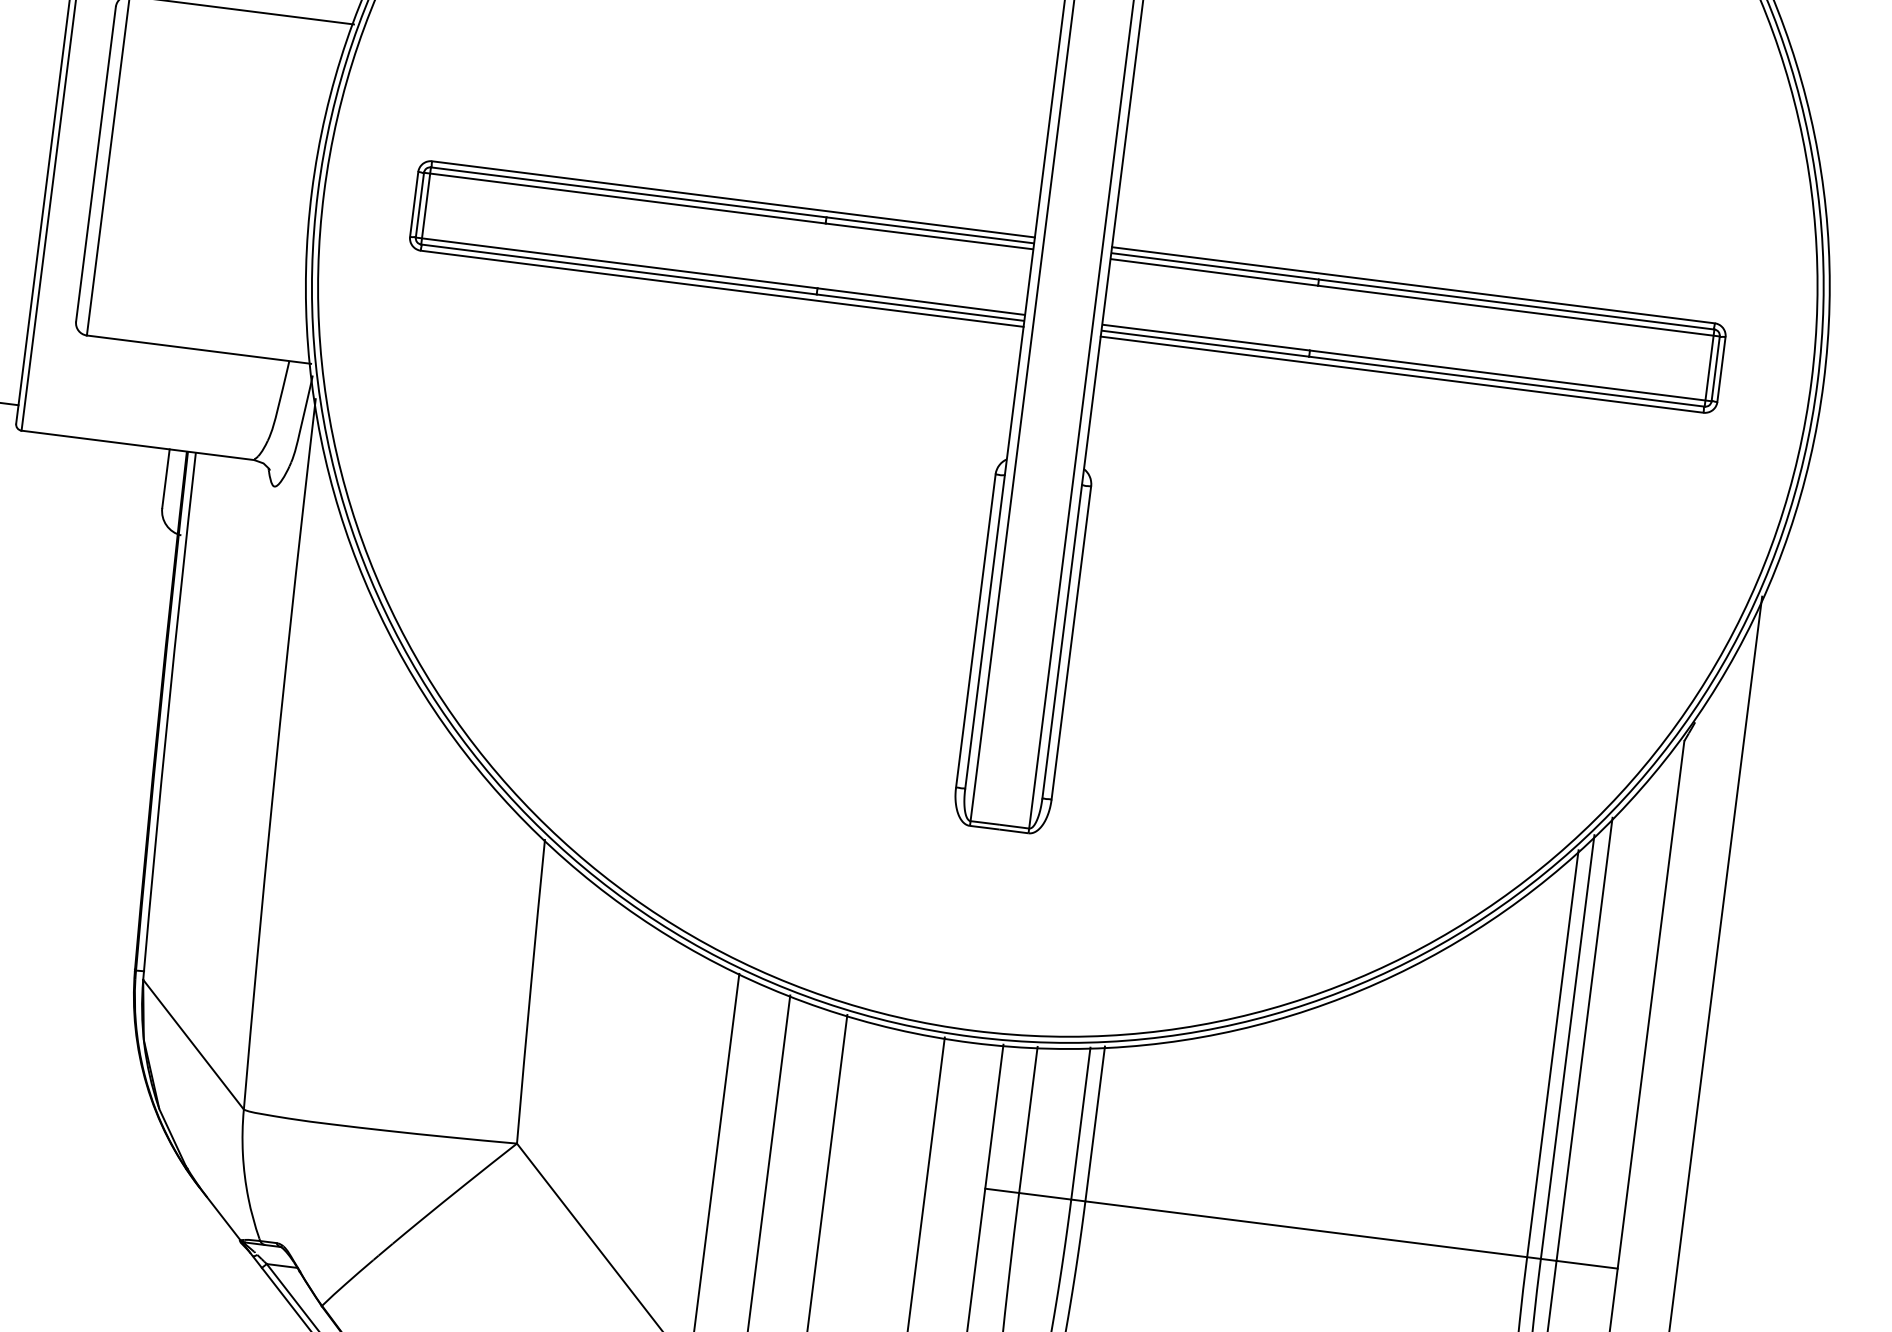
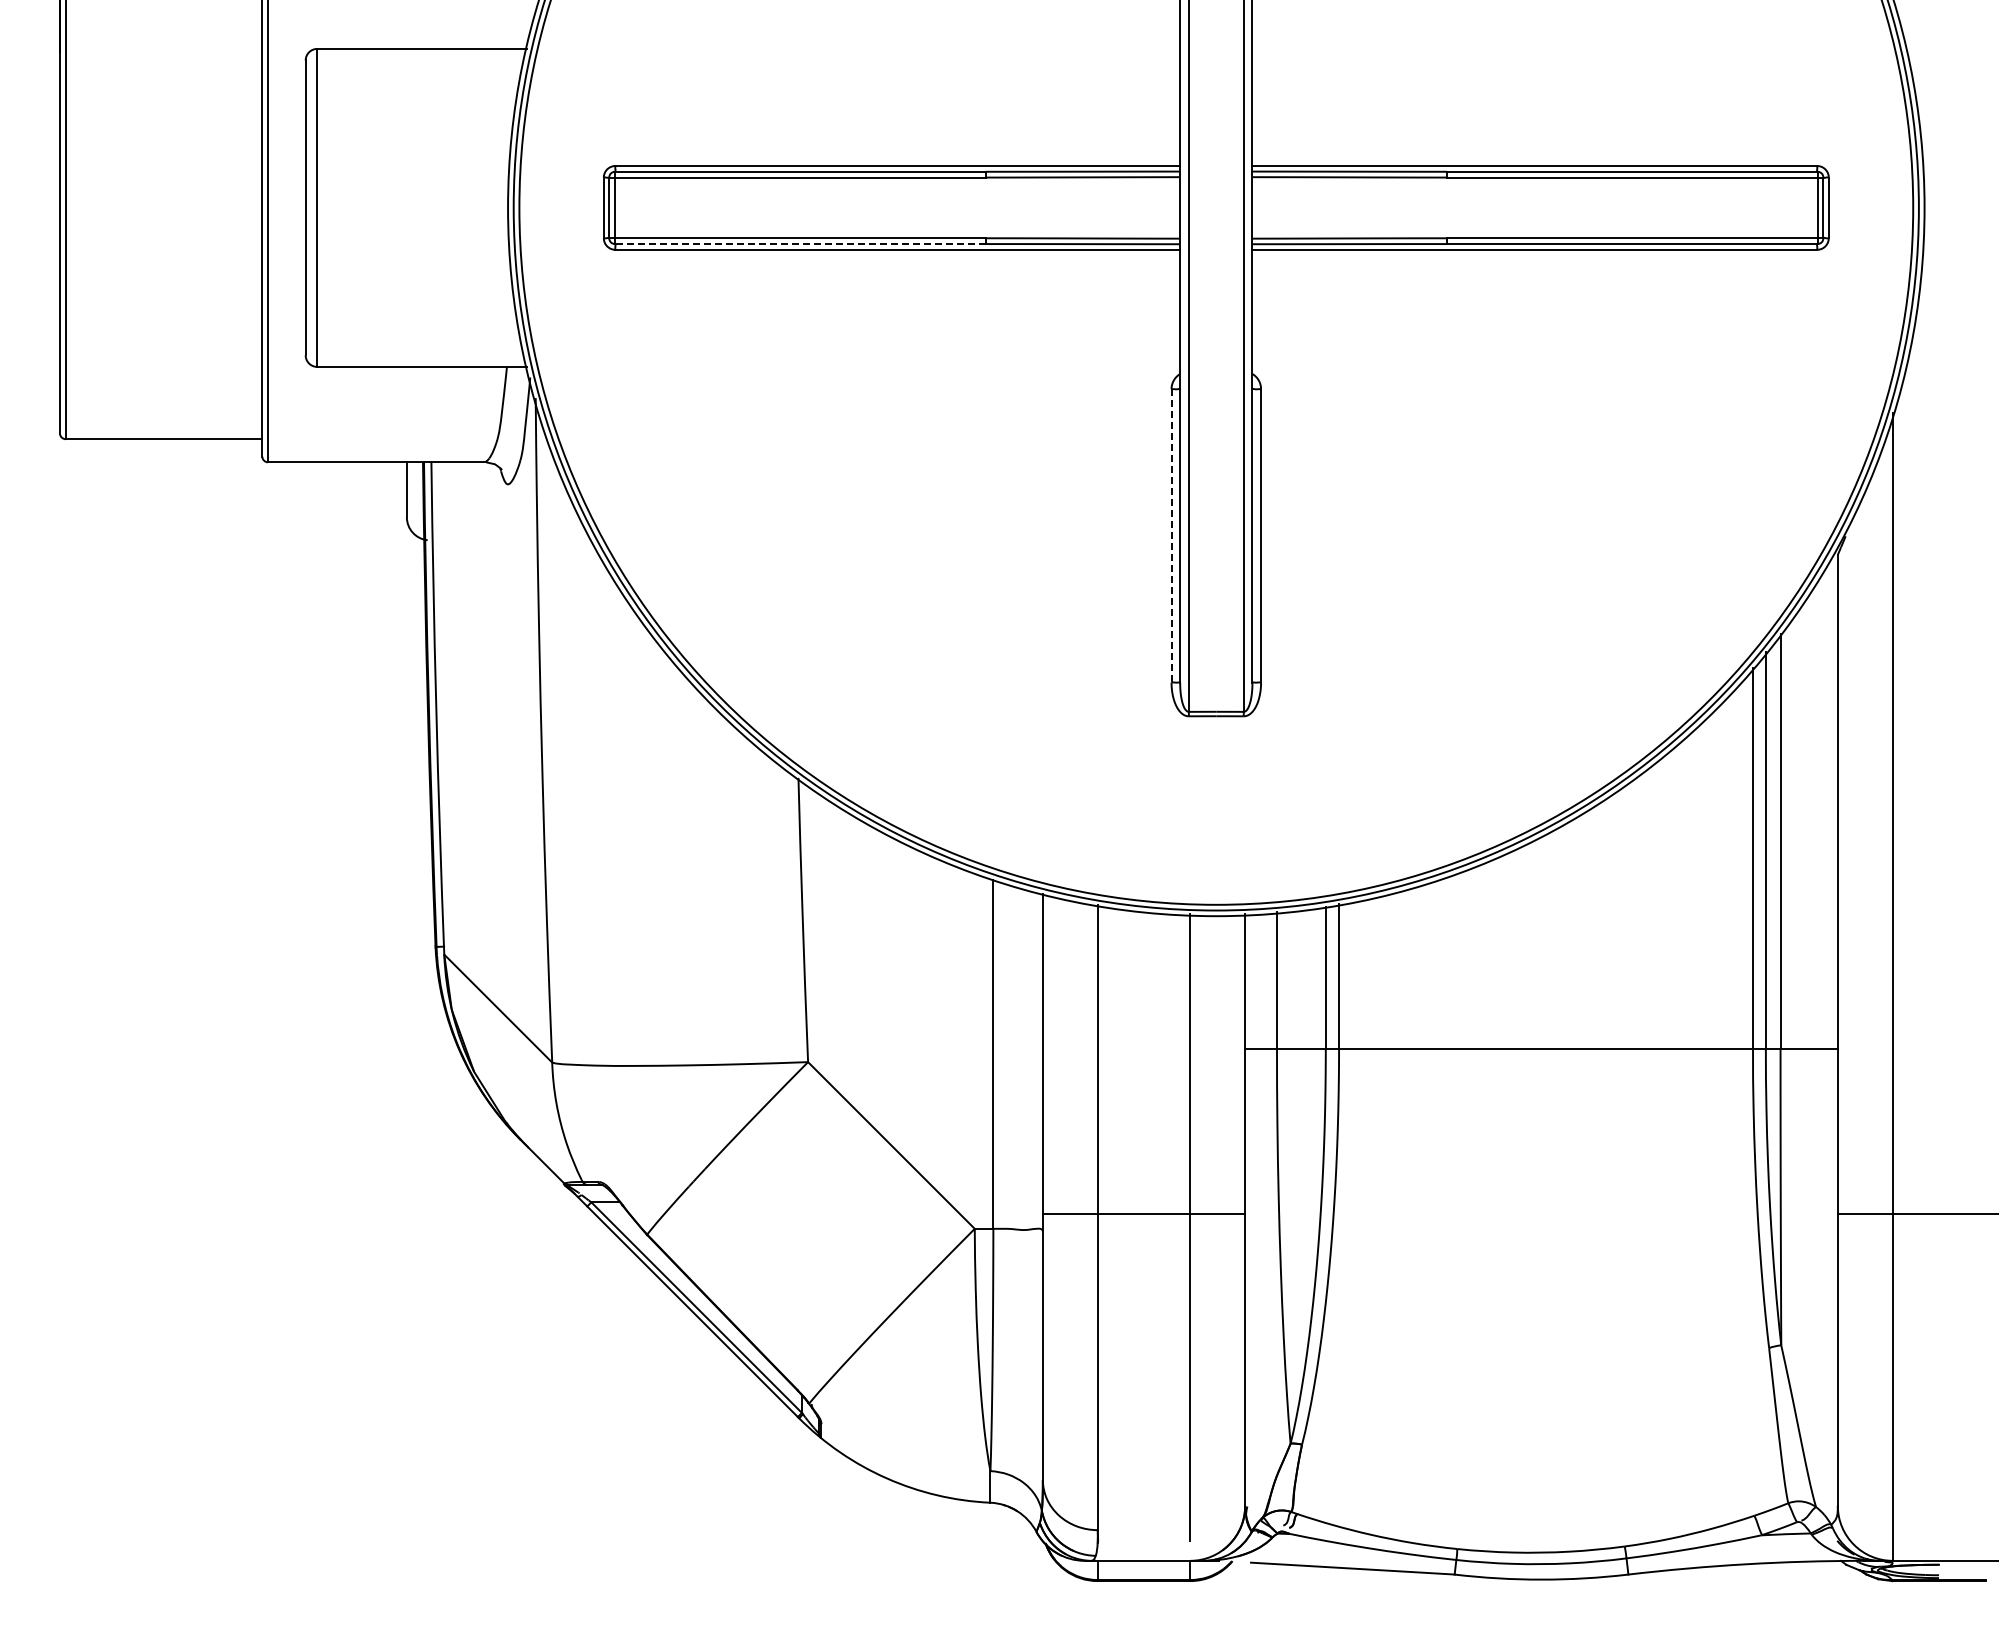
line: (618, 269) -> (799, 244), solid -> dashed
line: (975, 630) -> (1171, 535), solid -> dashed

